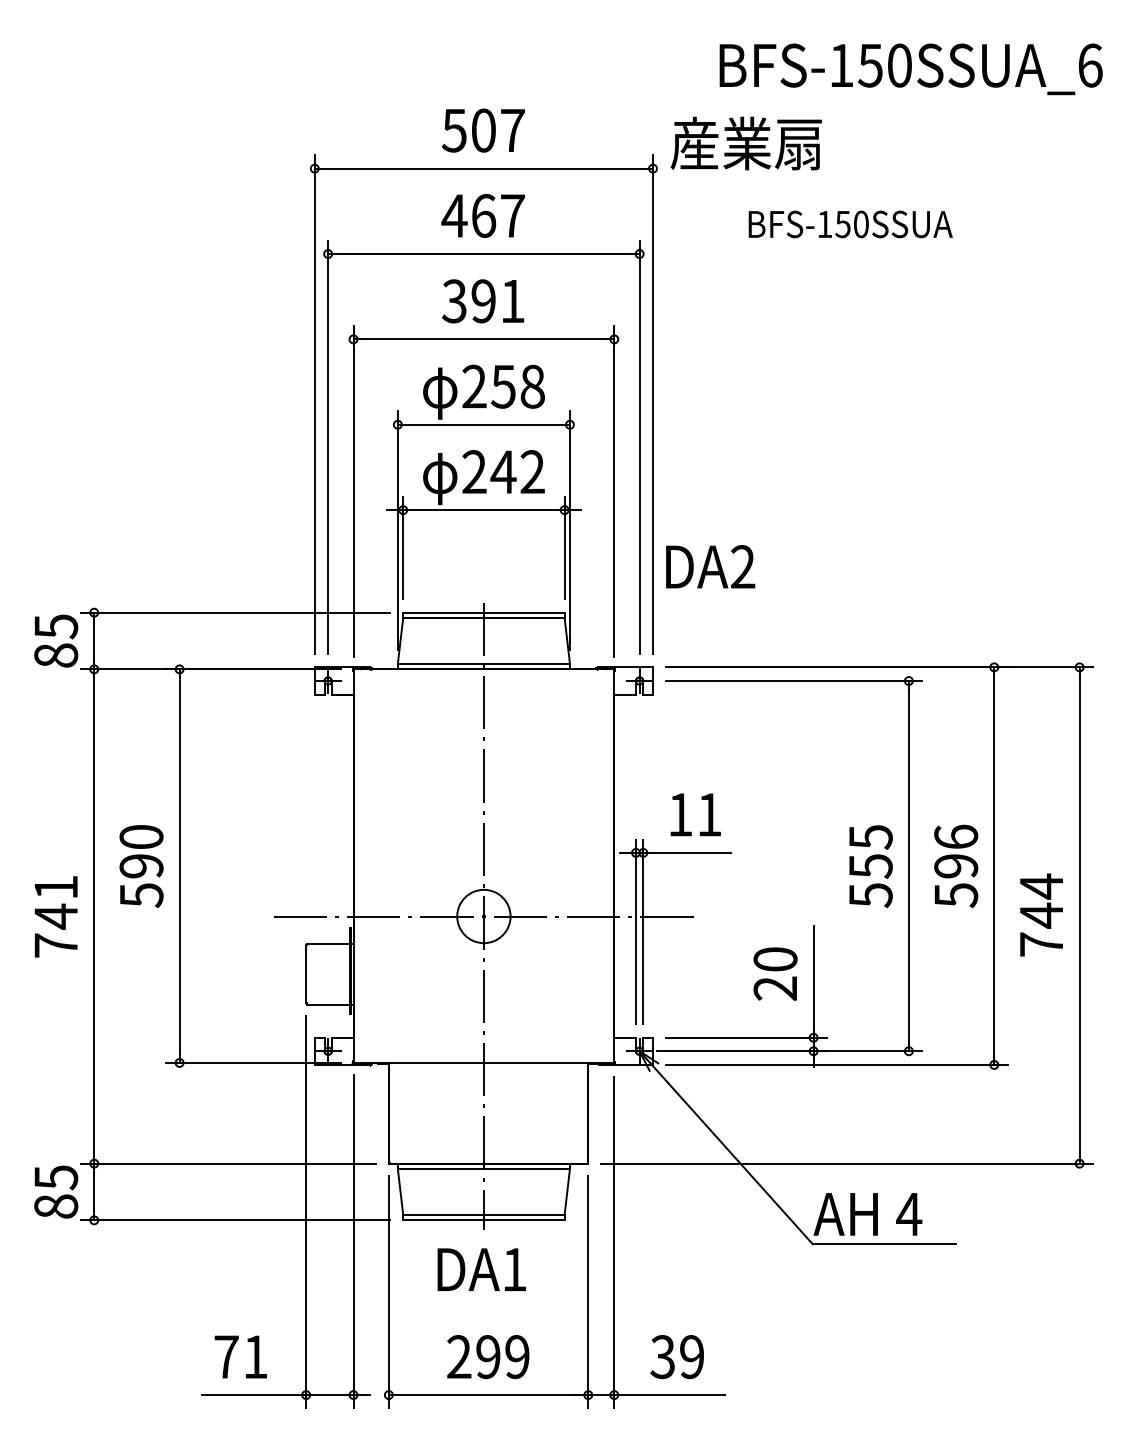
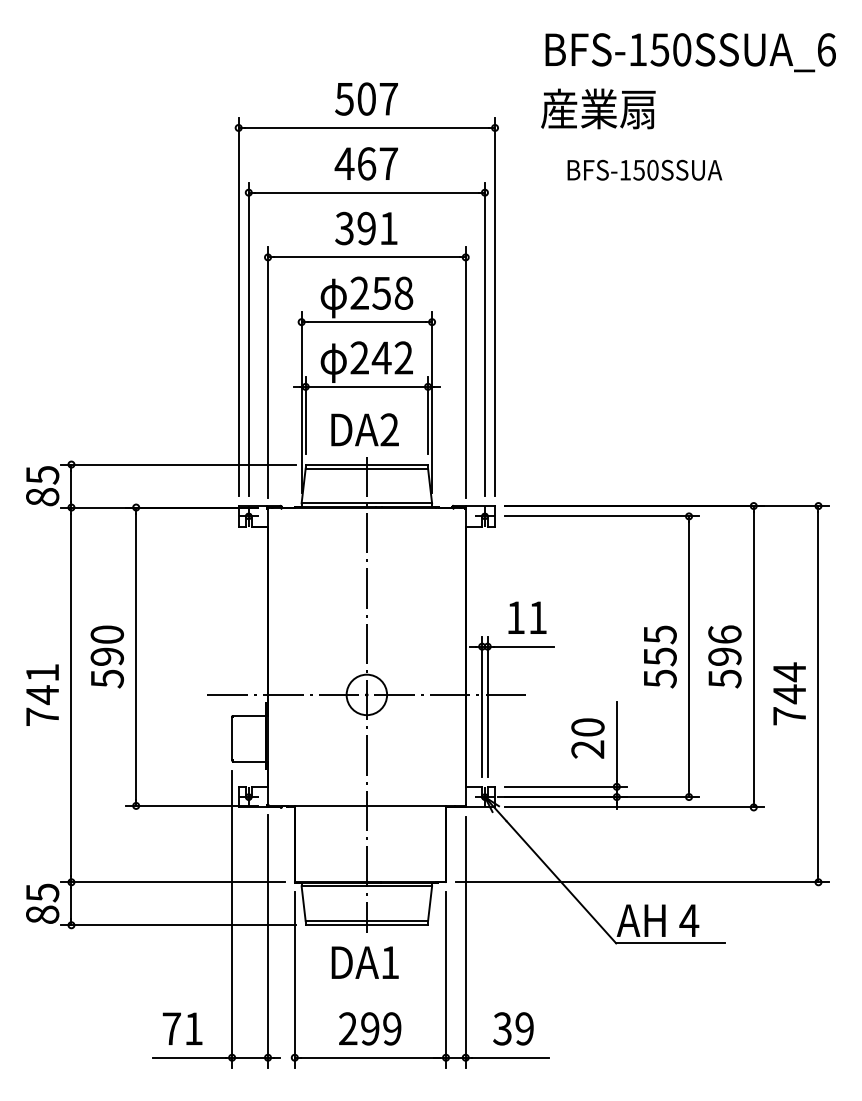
text: (745, 143) -> (597, 108), moved
text: (710, 566) -> (365, 429), moved

